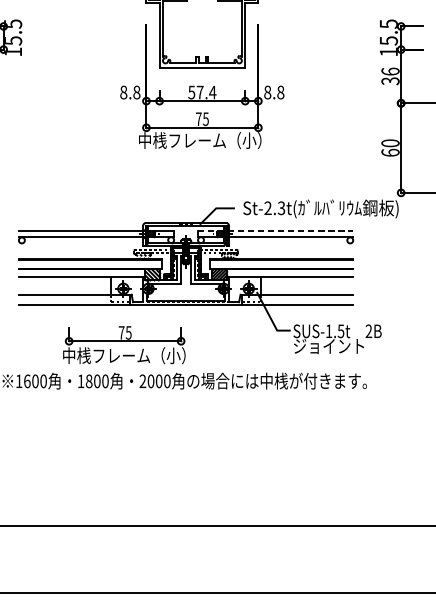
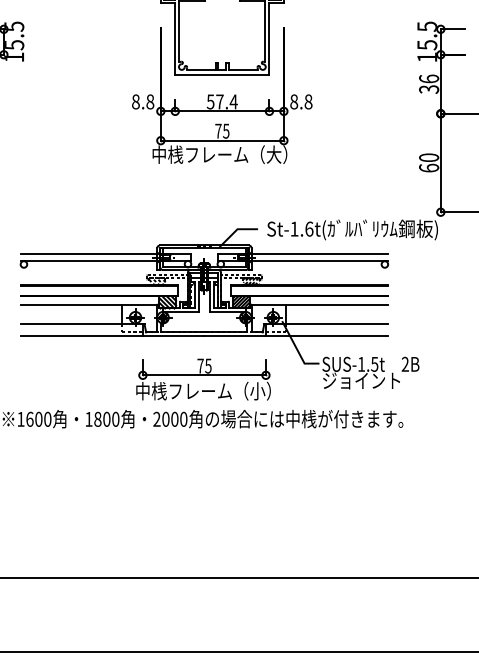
text: (248, 140) -> (273, 154), 中桟フレーム（小） -> 中桟フレーム（大）
text: (274, 207) -> (301, 228), St-2.3t( -> St-1.6t(
line: (276, 231) -> (303, 254), dashed -> solid
part: (124, 345) -> (203, 379), moved

